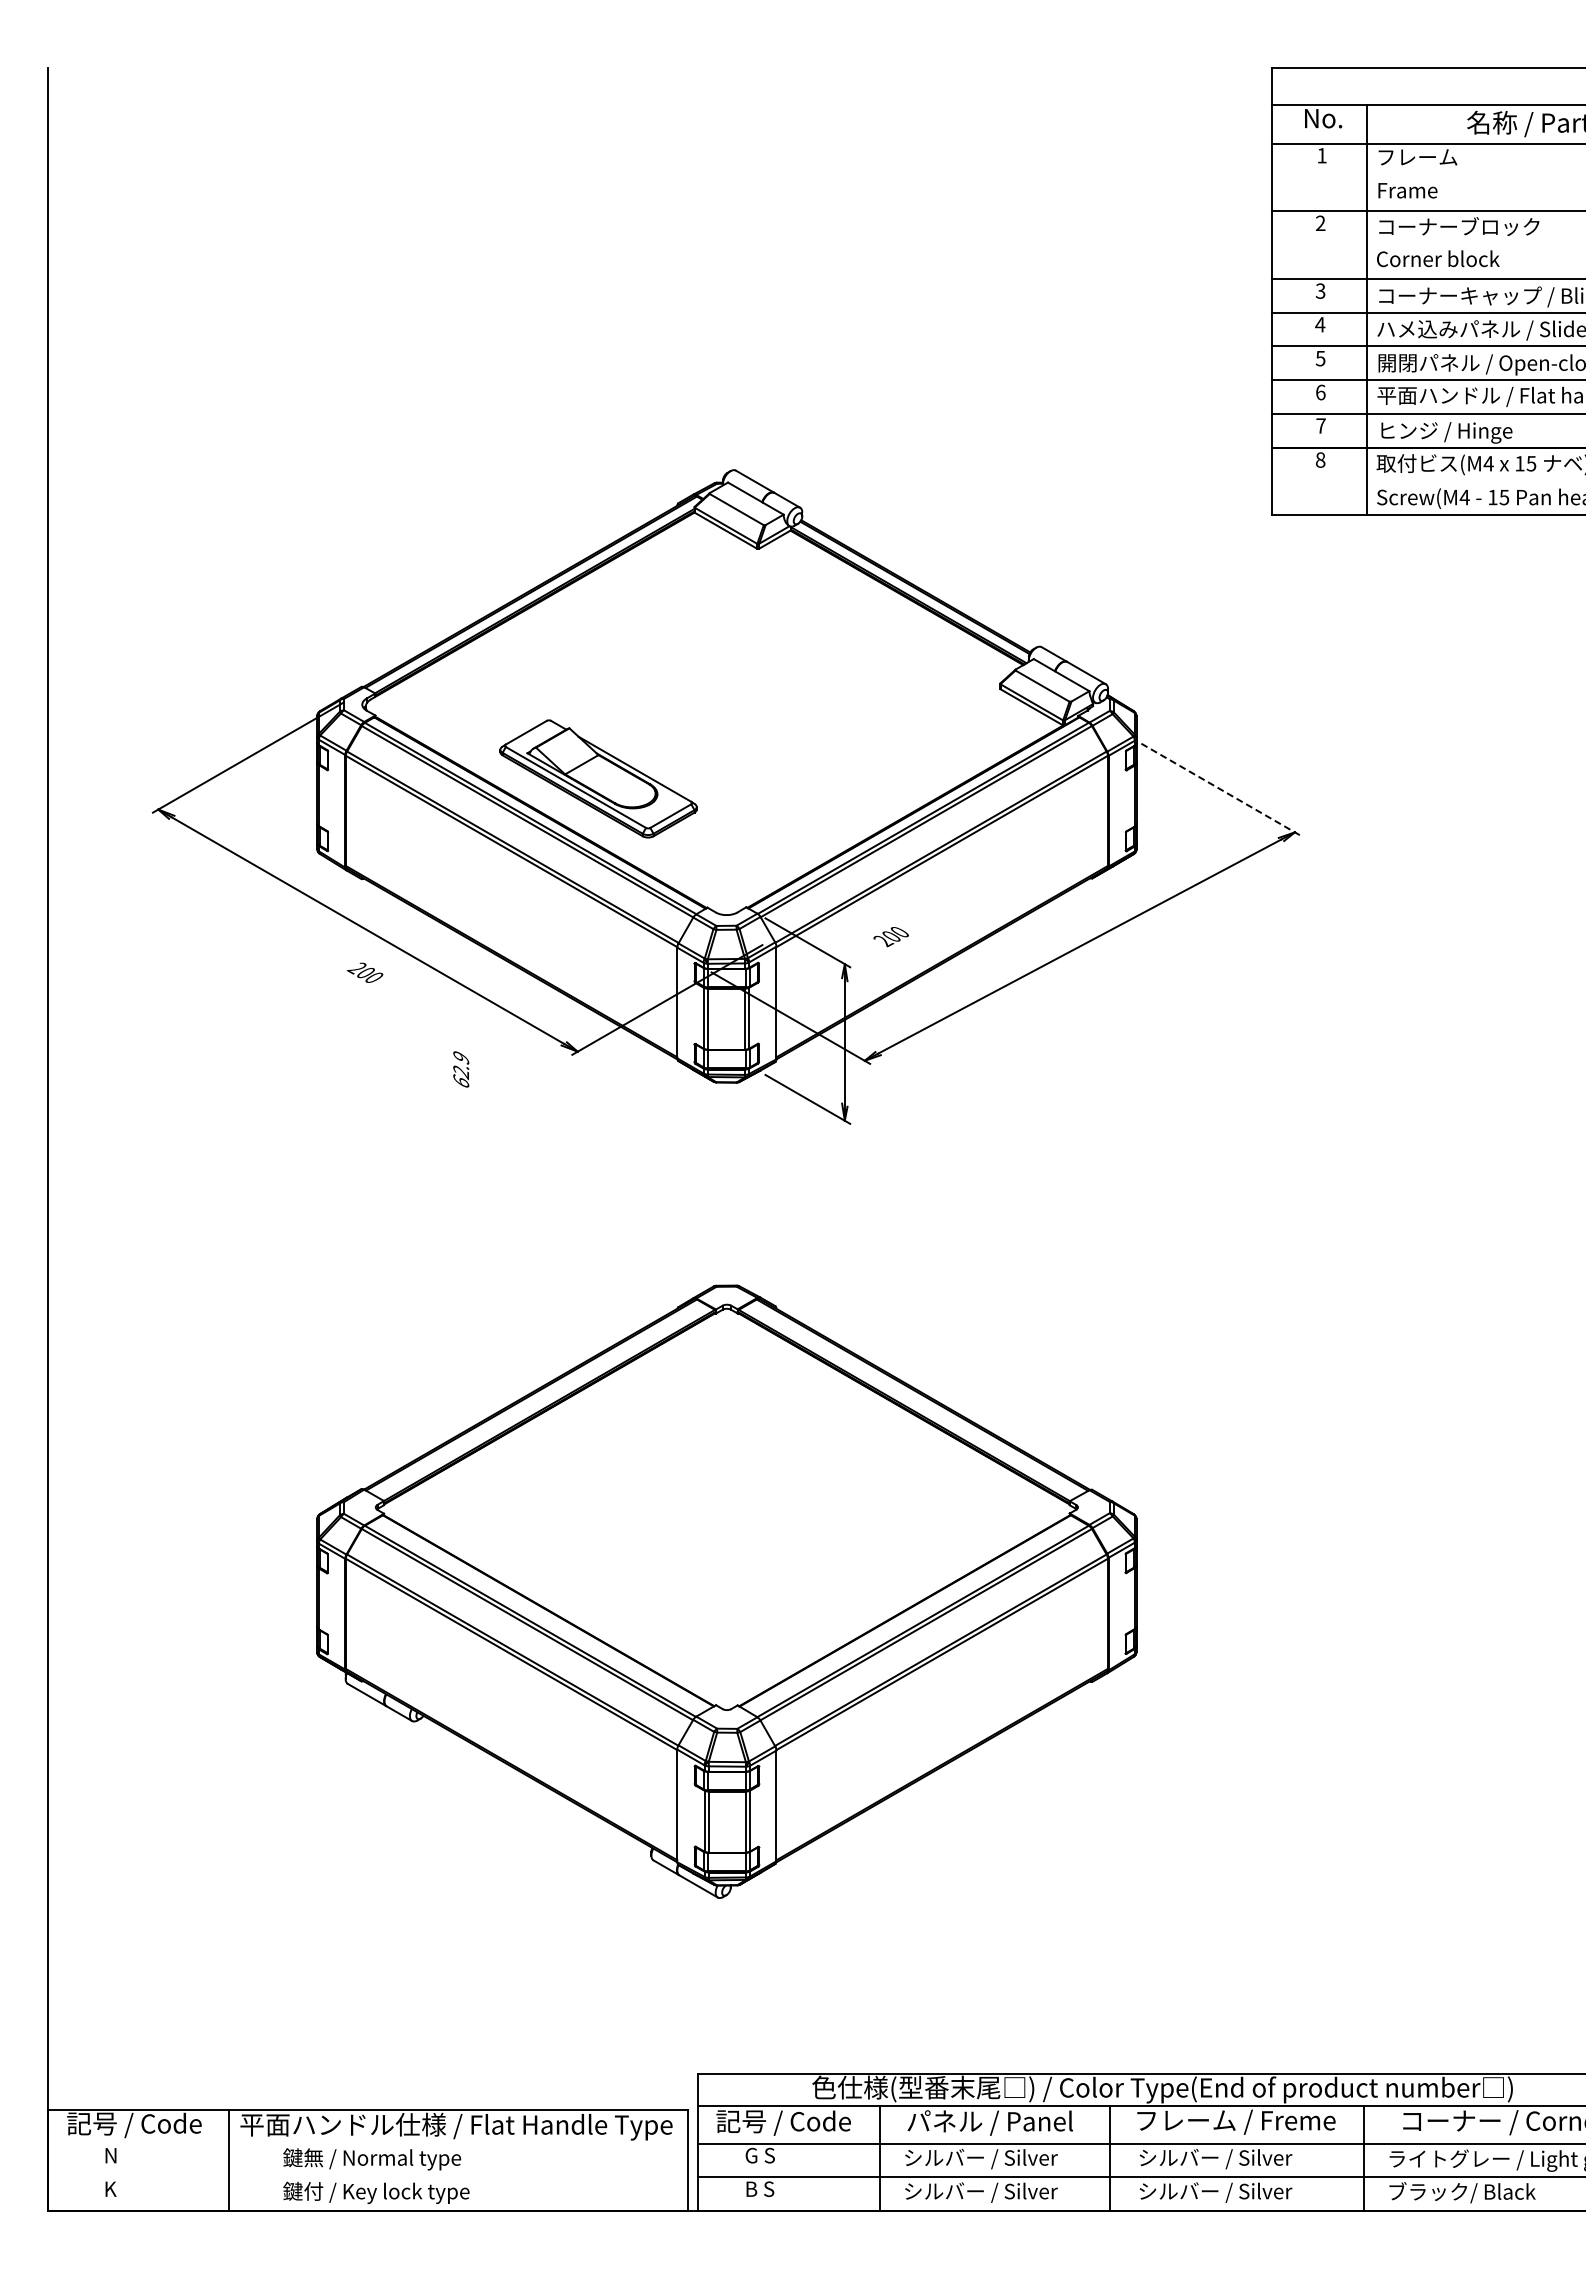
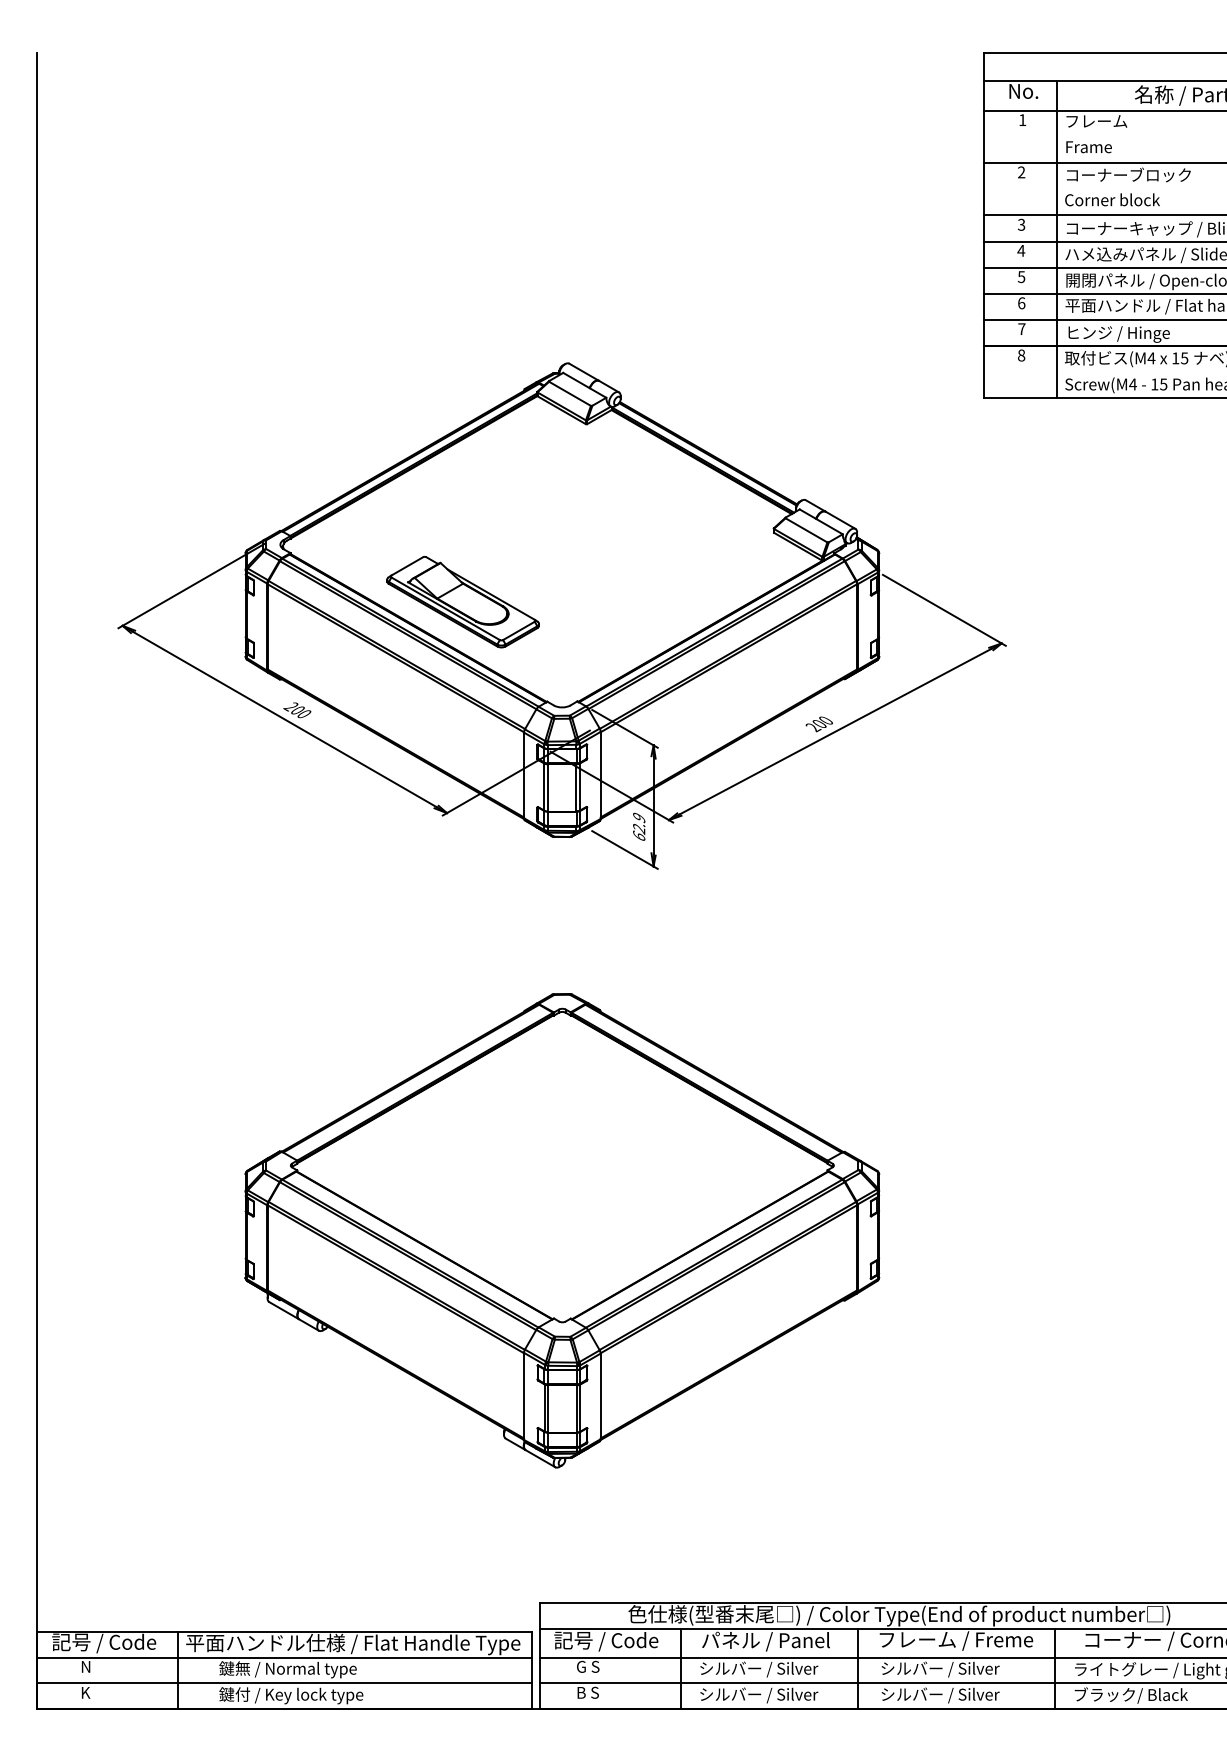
line: (1220, 789) -> (944, 610), dashed -> solid
text: (890, 937) -> (818, 724), moved
text: (364, 972) -> (296, 710), moved
text: (461, 1069) -> (639, 826), moved
line: (367, 2143) -> (284, 1657), added
line: (367, 2177) -> (284, 1683), added

